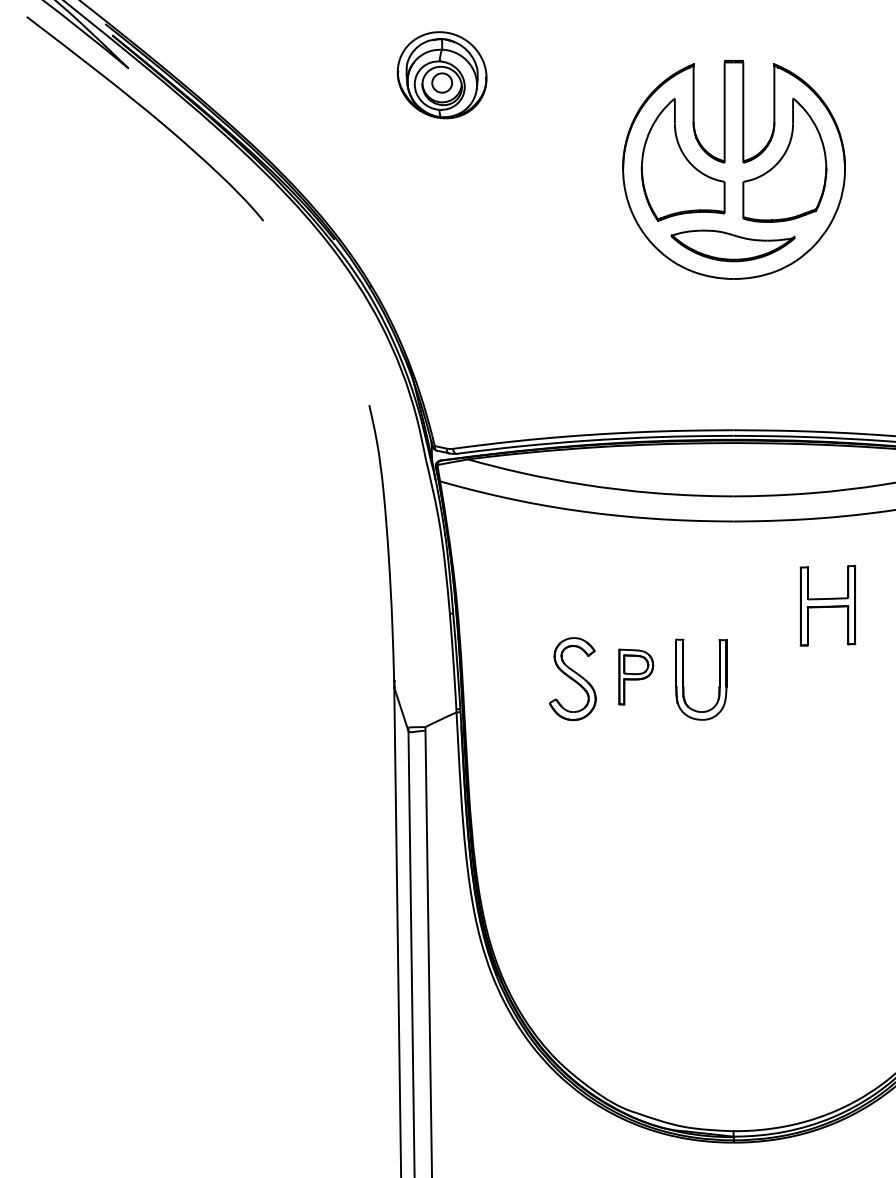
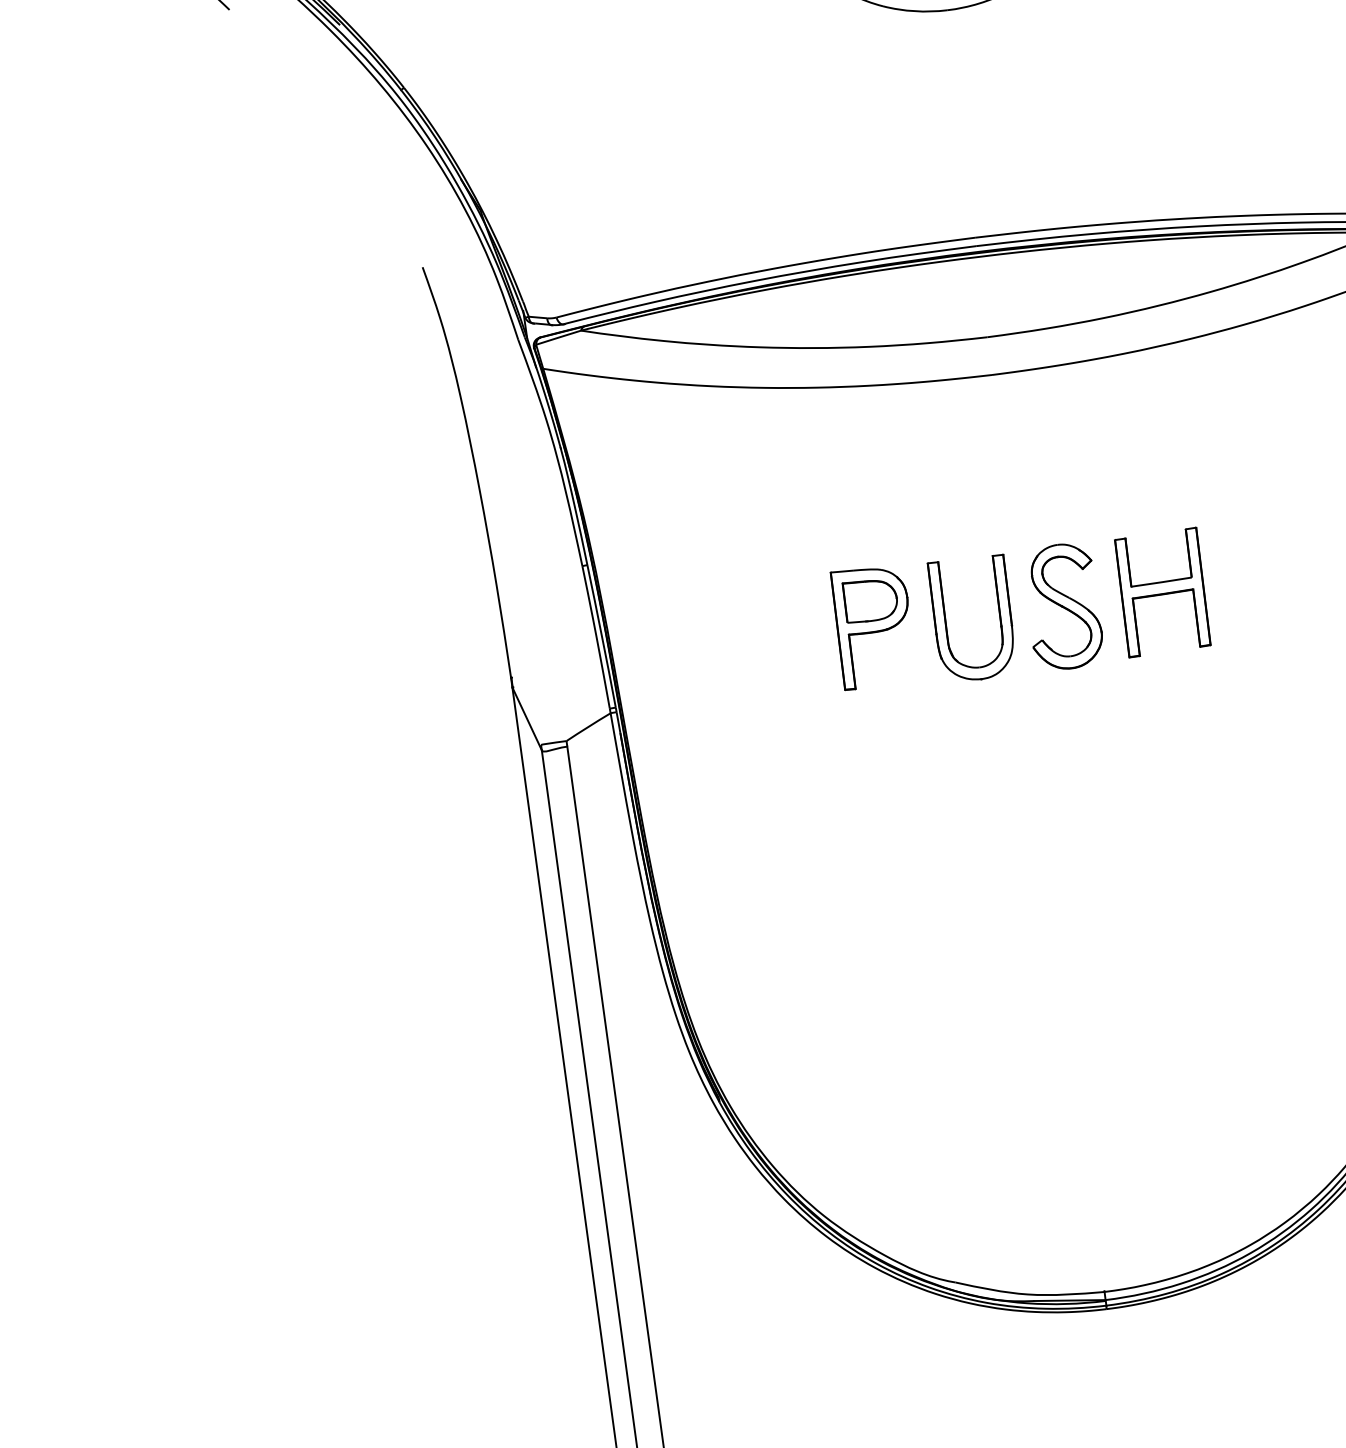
part: (827, 605) -> (1162, 592), moved
part: (636, 676) -> (874, 626), size x1.43
part: (572, 678) -> (1062, 605), moved

